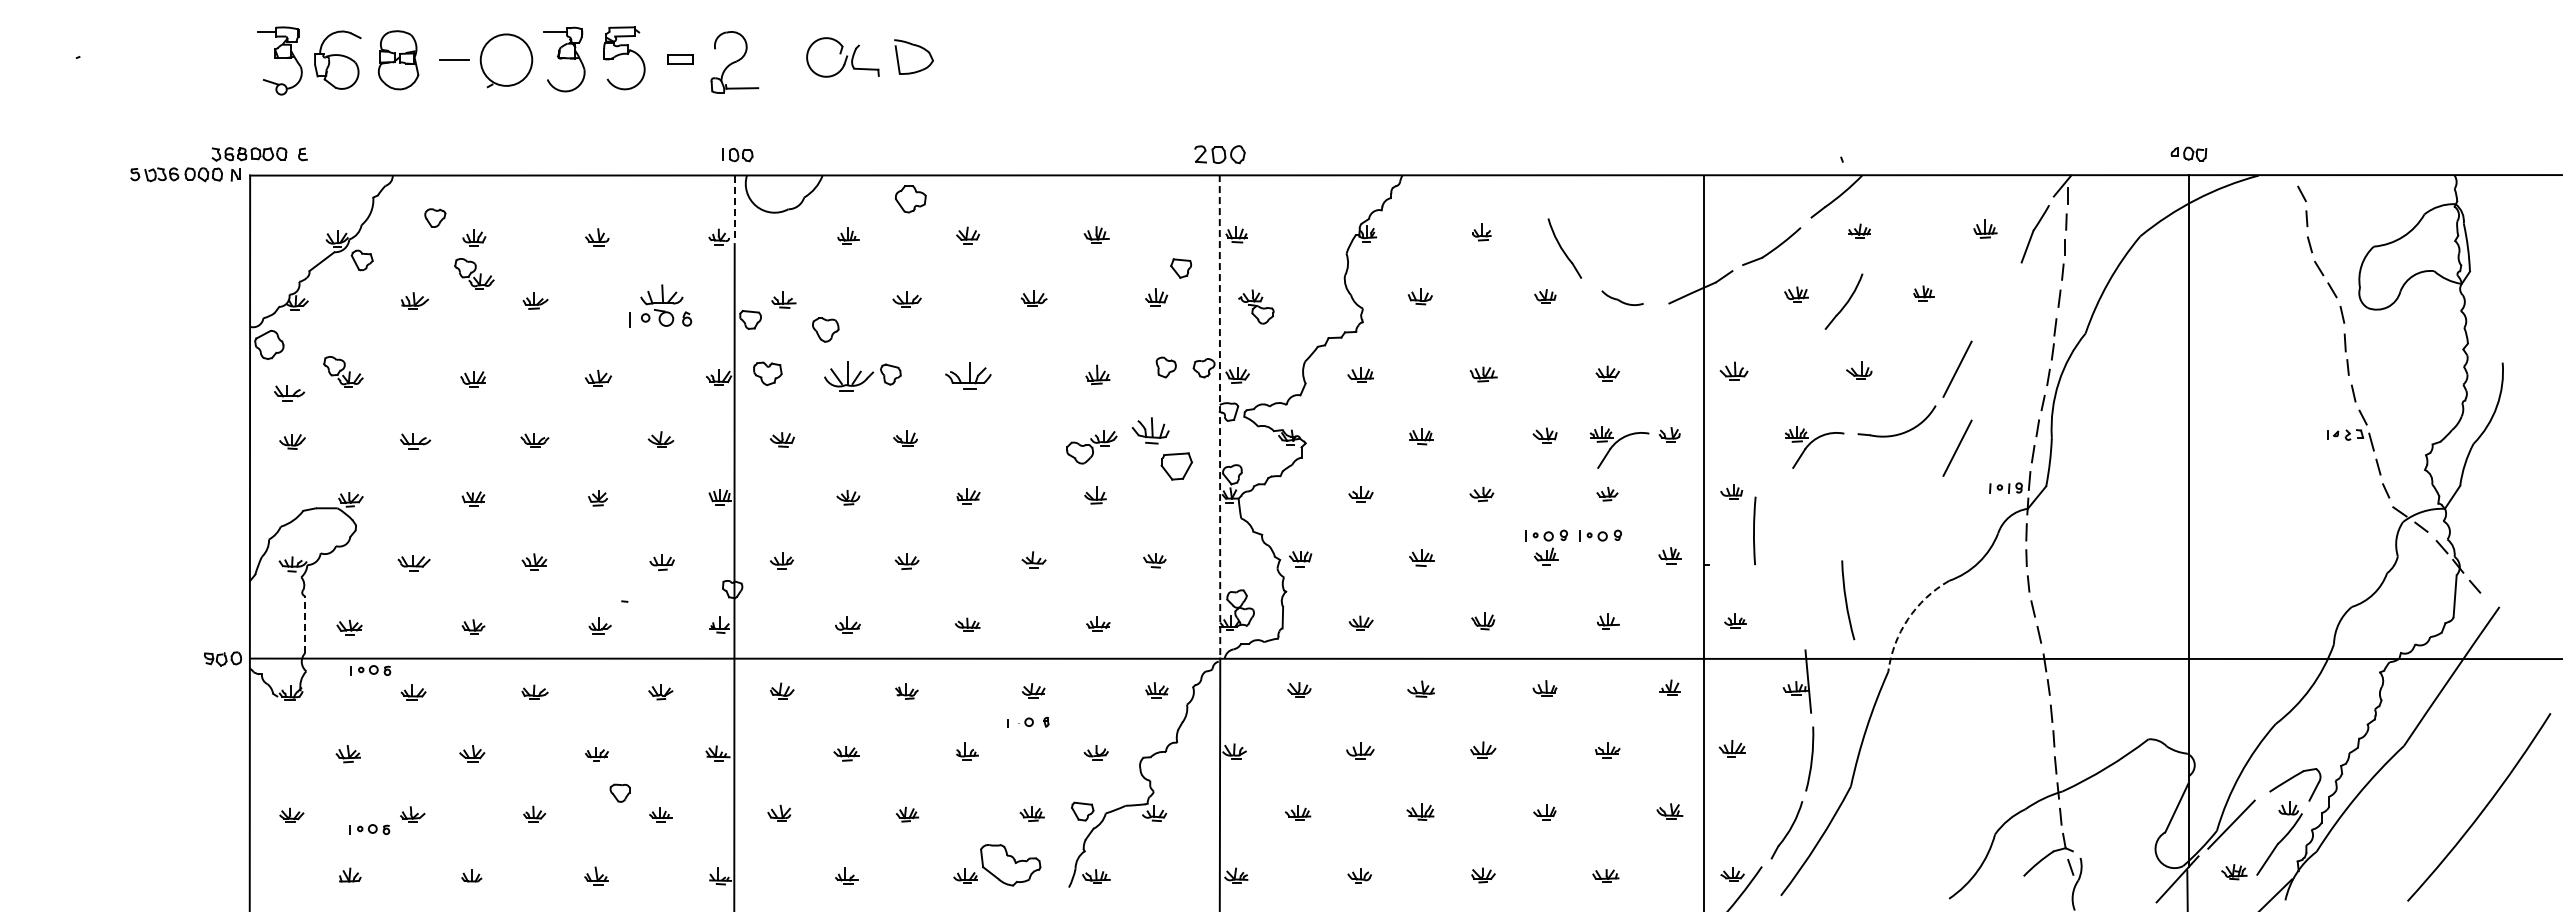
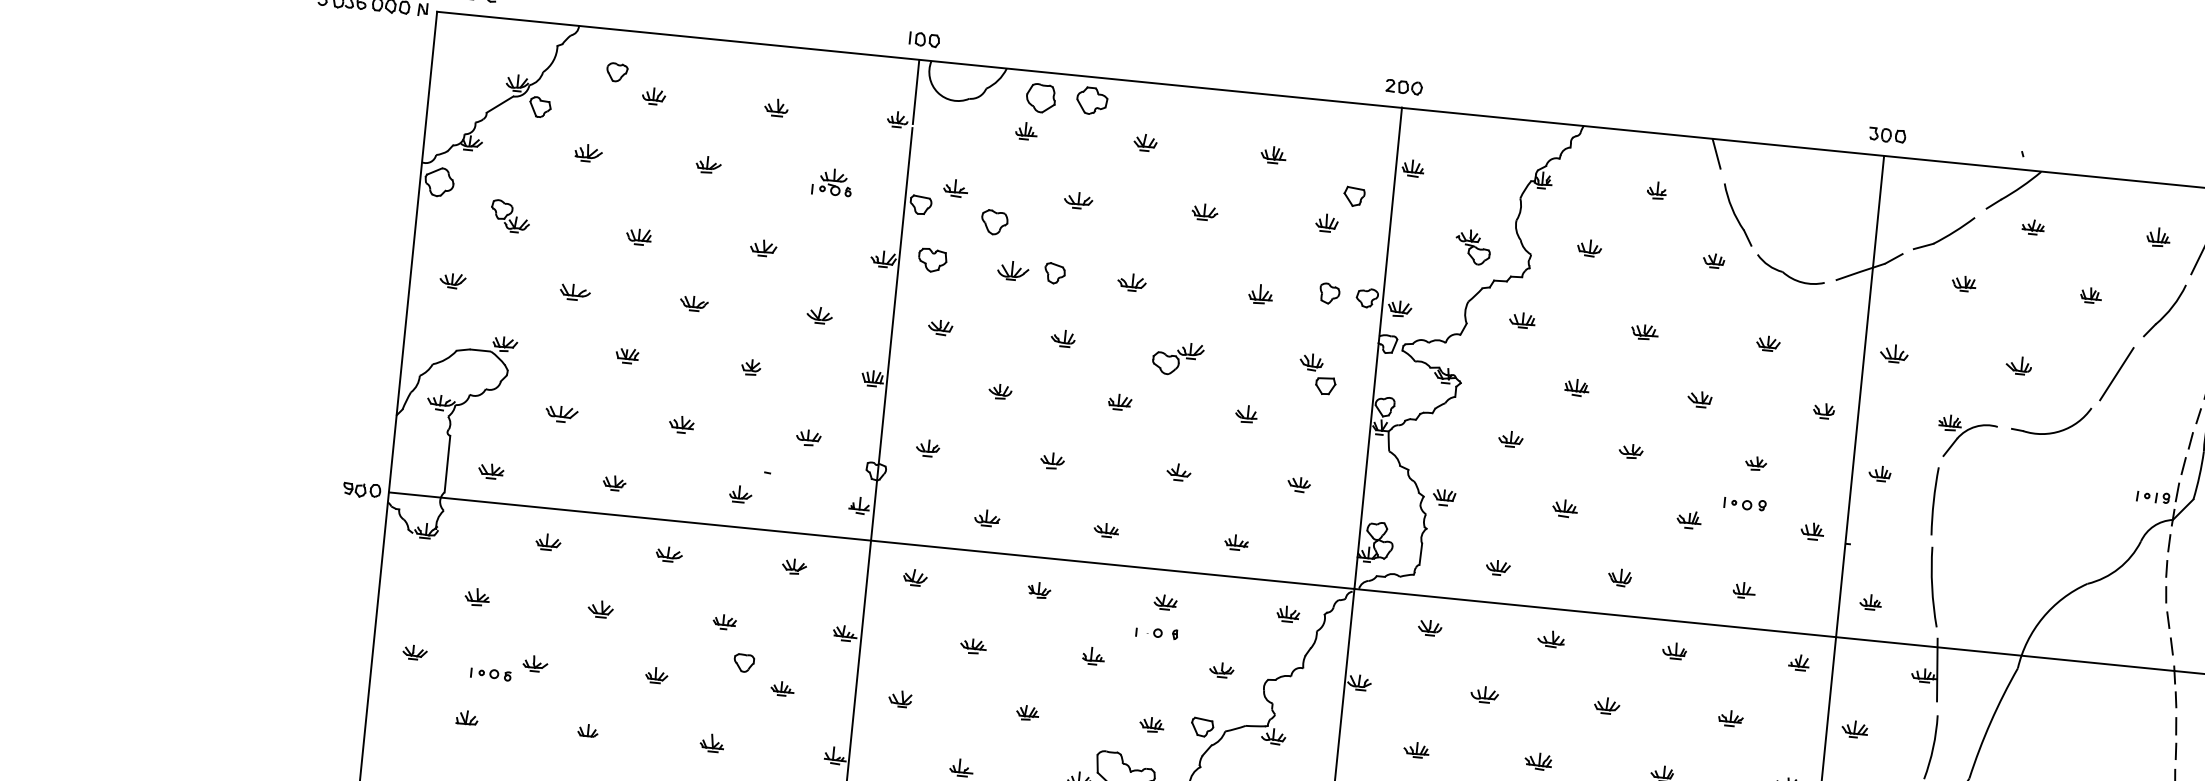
part: (1219, 154) -> (1403, 87), size x0.71
part: (1705, 154) -> (1887, 135), added
line: (1537, 189) -> (1716, 153), added
part: (859, 201) -> (1040, 98), added
line: (734, 208) -> (915, 92), dashed -> solid
part: (474, 273) -> (650, 131), removed
part: (1622, 297) -> (1790, 269), size x1.67
part: (1843, 301) -> (2164, 310), moved
part: (660, 305) -> (832, 181), size x0.62
part: (1256, 306) -> (1473, 246), moved
part: (848, 375) -> (1012, 270), size x0.62
part: (968, 375) -> (1132, 282), size x0.62
part: (289, 393) -> (454, 232), removed
line: (1220, 416) -> (1378, 347), dashed -> solid
part: (1091, 447) -> (1177, 358), moved
part: (1619, 447) -> (1772, 418), removed
line: (1957, 447) -> (2109, 451), removed
part: (1162, 448) -> (1317, 373), size x0.62
line: (1754, 530) -> (1934, 500), moved
part: (1546, 535) -> (1691, 498), removed
arc: (1847, 601) -> (1933, 588), moved
arc: (1908, 619) -> (2043, 618), dashed -> solid
line: (305, 624) -> (447, 464), dashed -> solid
part: (370, 670) -> (507, 516), removed

